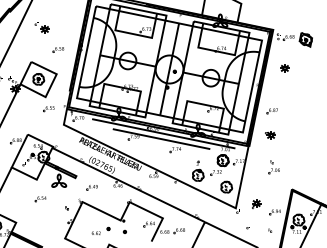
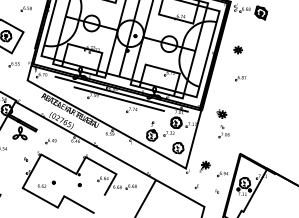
part: (284, 68) -> (237, 50), moved
part: (271, 111) -> (240, 78), moved
part: (270, 135) -> (221, 114), moved
part: (100, 230) -> (46, 183), moved

